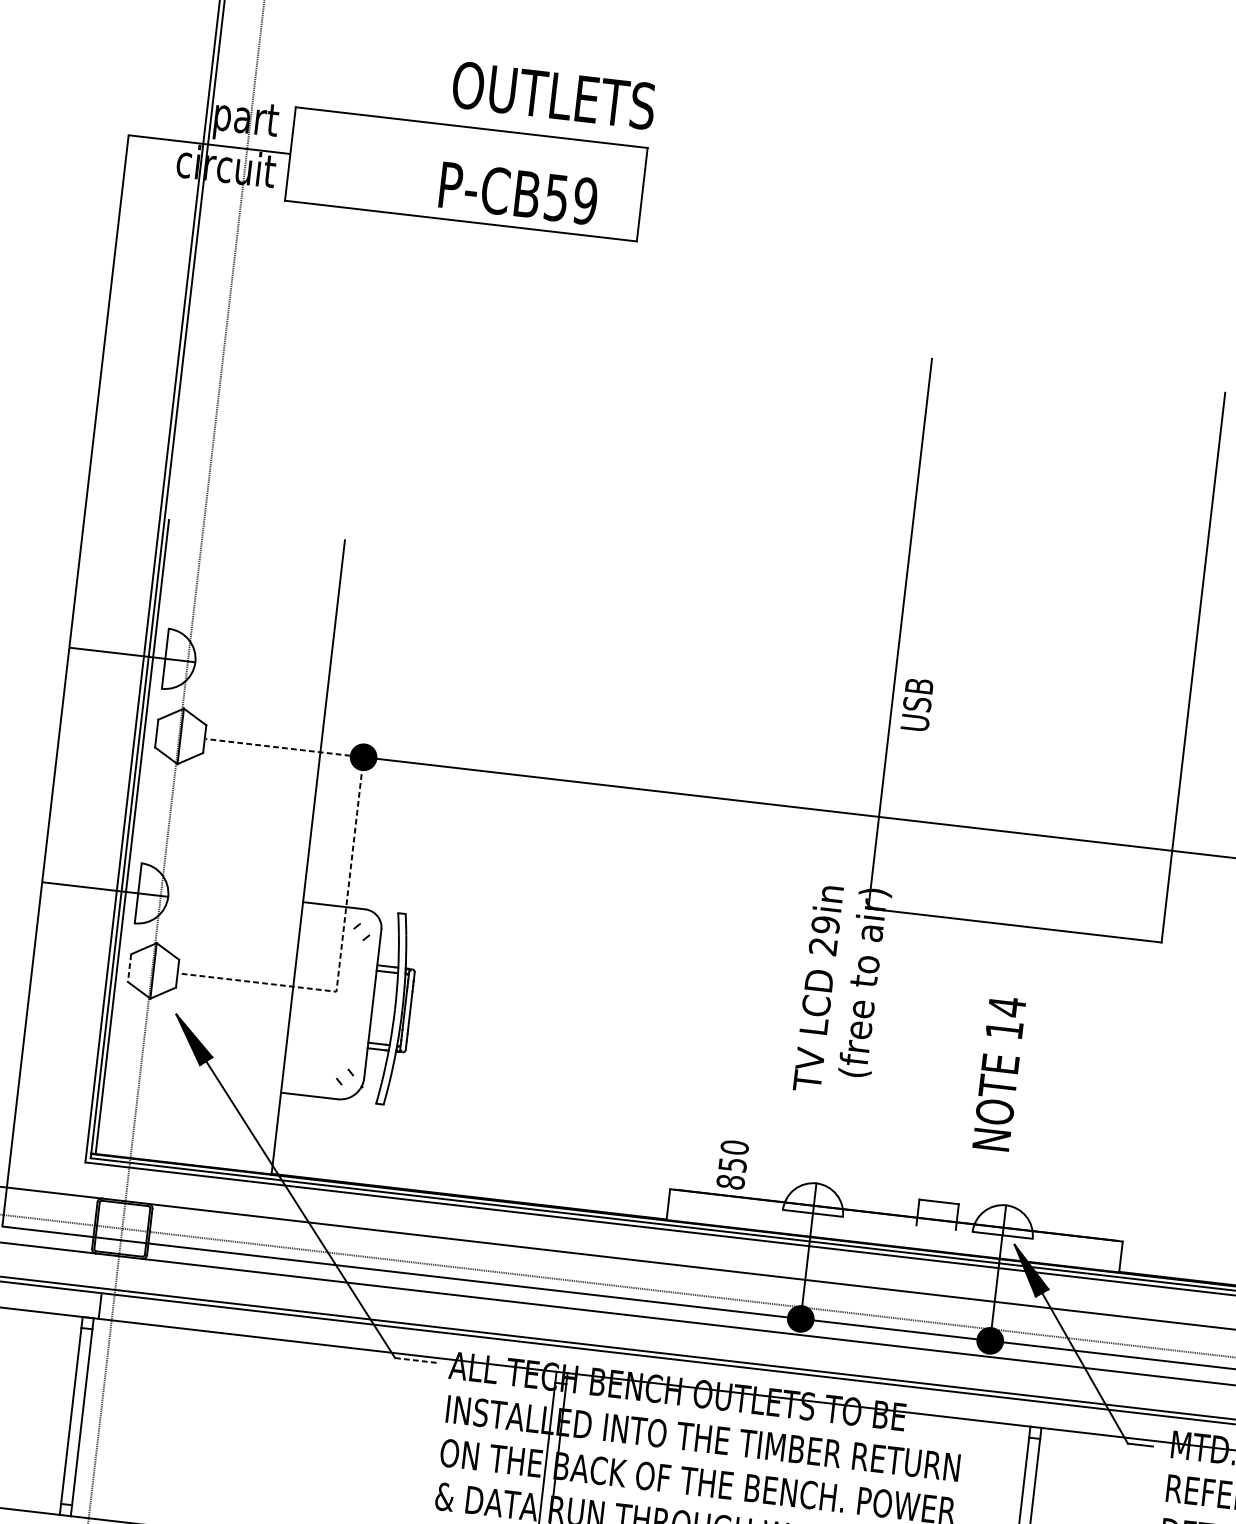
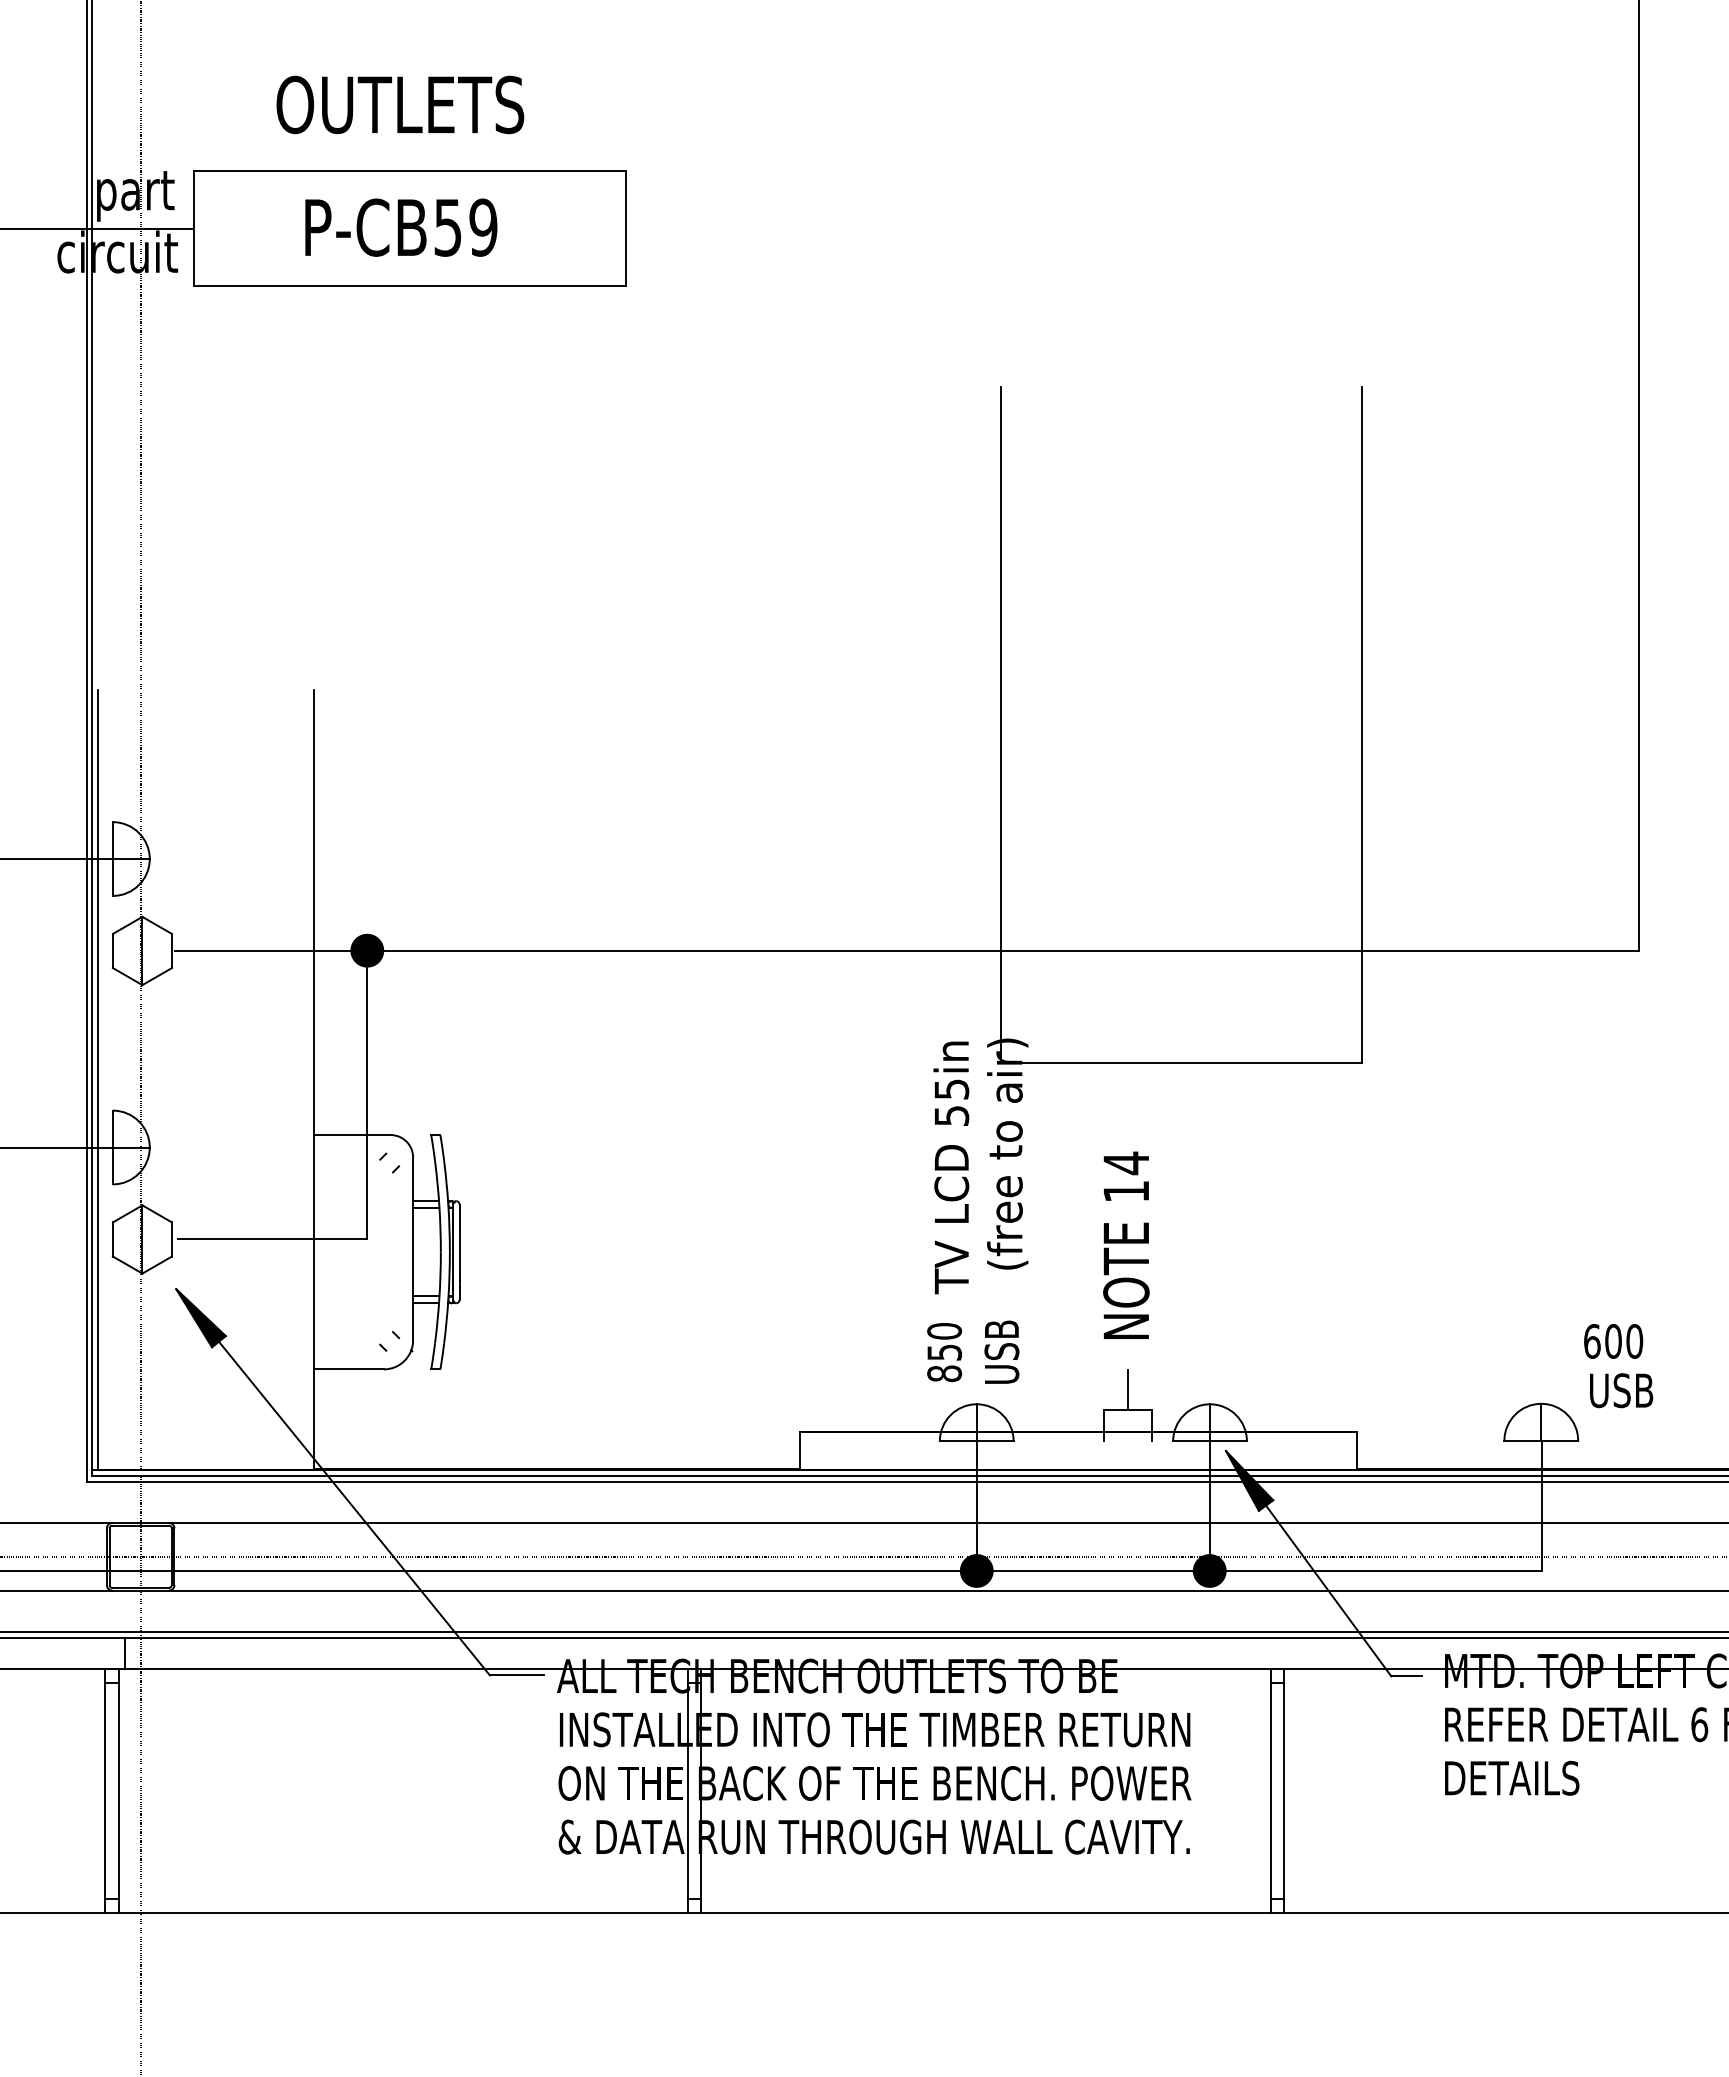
text: (554, 95) -> (400, 104), moved
text: (518, 193) -> (401, 227), moved
text: (917, 704) -> (1001, 1351), moved
line: (350, 873) -> (367, 1093), dashed -> solid
text: (824, 935) -> (951, 1102), 29in -> 55in
line: (129, 968) -> (112, 1239), dashed -> solid
text: (999, 1072) -> (1126, 1244), moved
text: (732, 1164) -> (944, 1352), moved
line: (941, 1185) -> (1128, 1389), added
line: (416, 1360) -> (516, 1675), dashed -> solid

